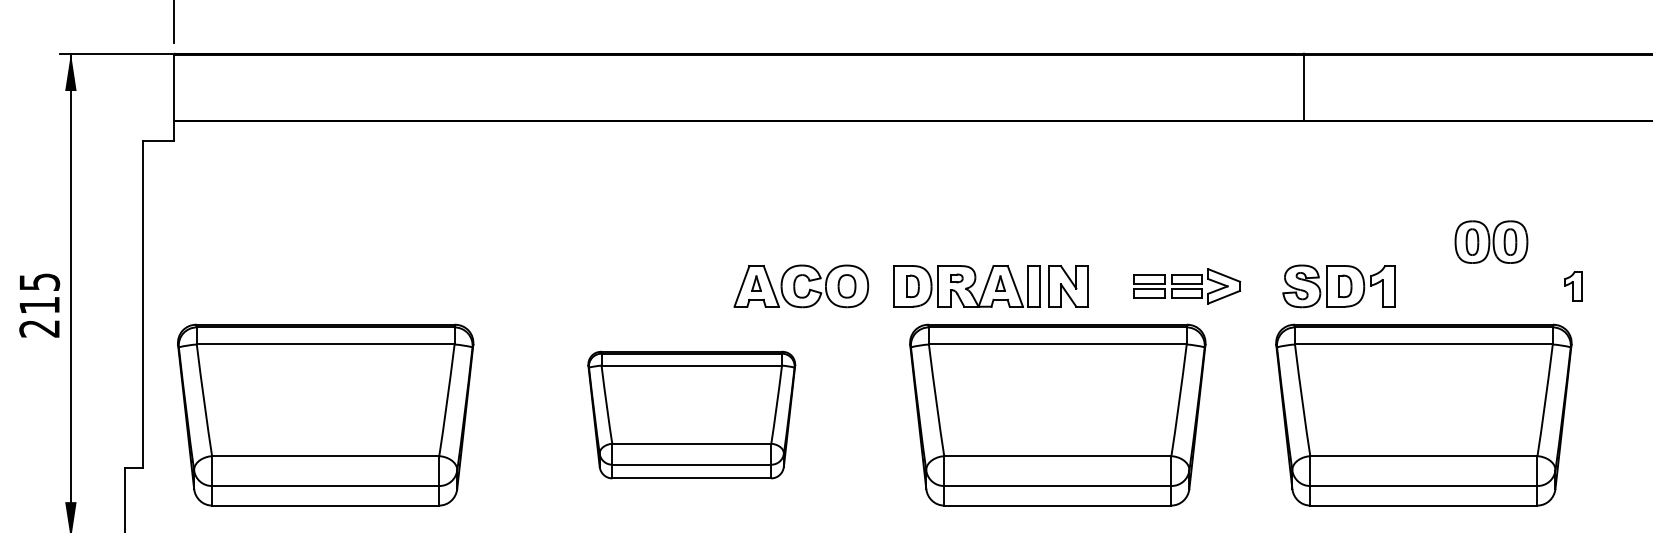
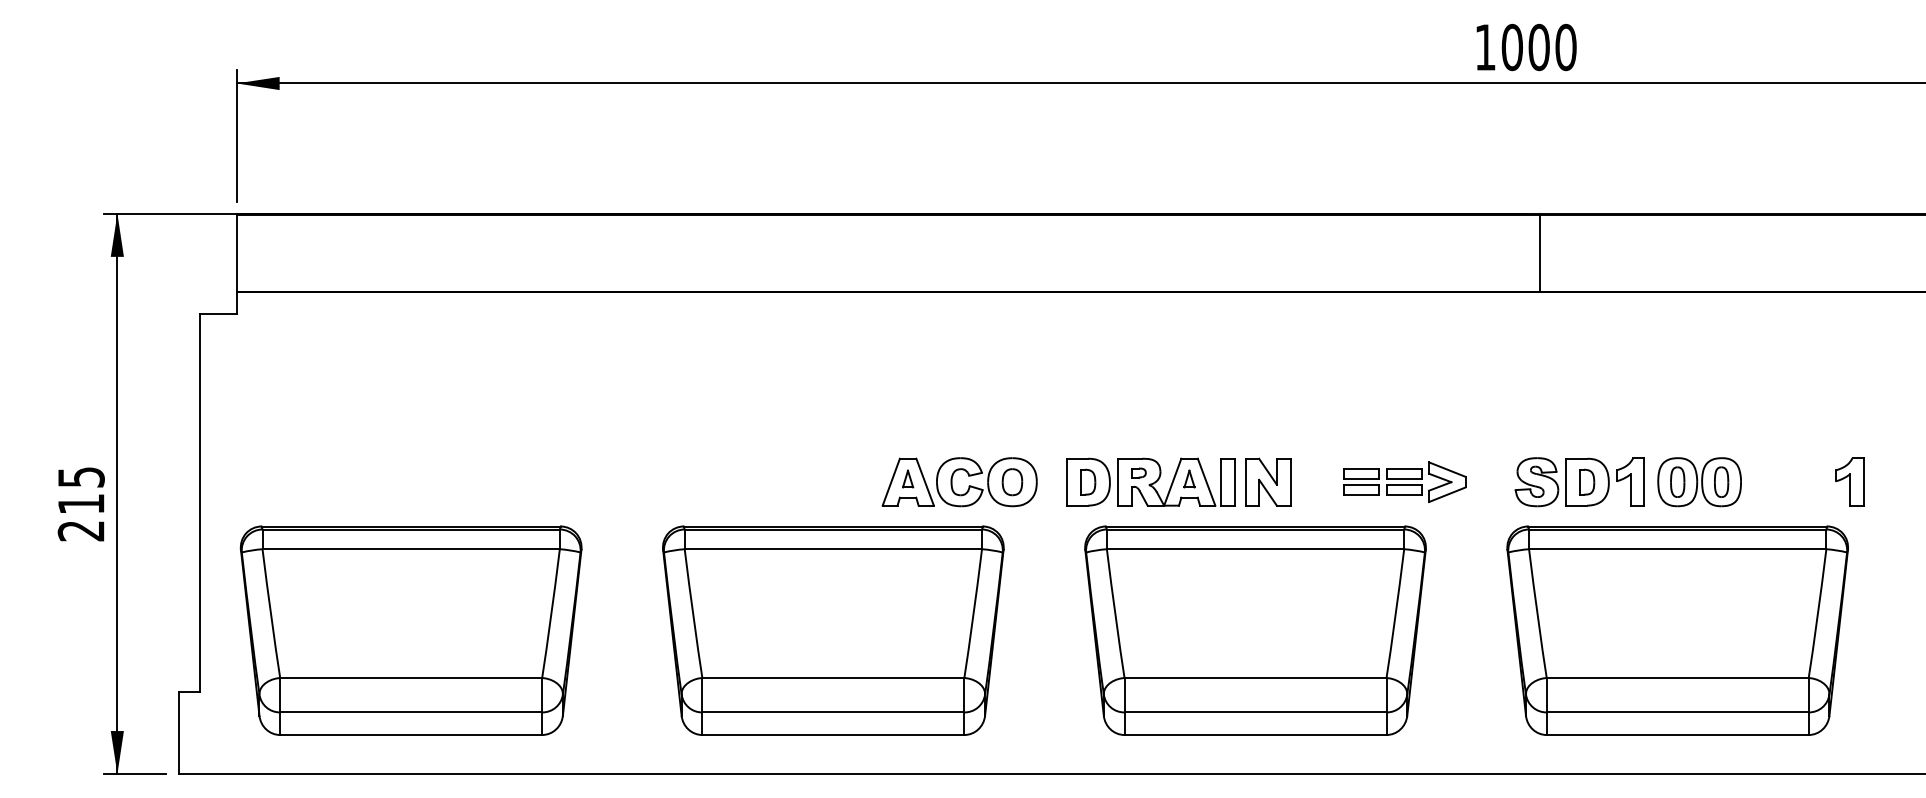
part: (1491, 242) -> (1699, 482), moved
part: (1572, 285) -> (1849, 481), size x1.43
part: (691, 414) -> (833, 630), size x1.43

